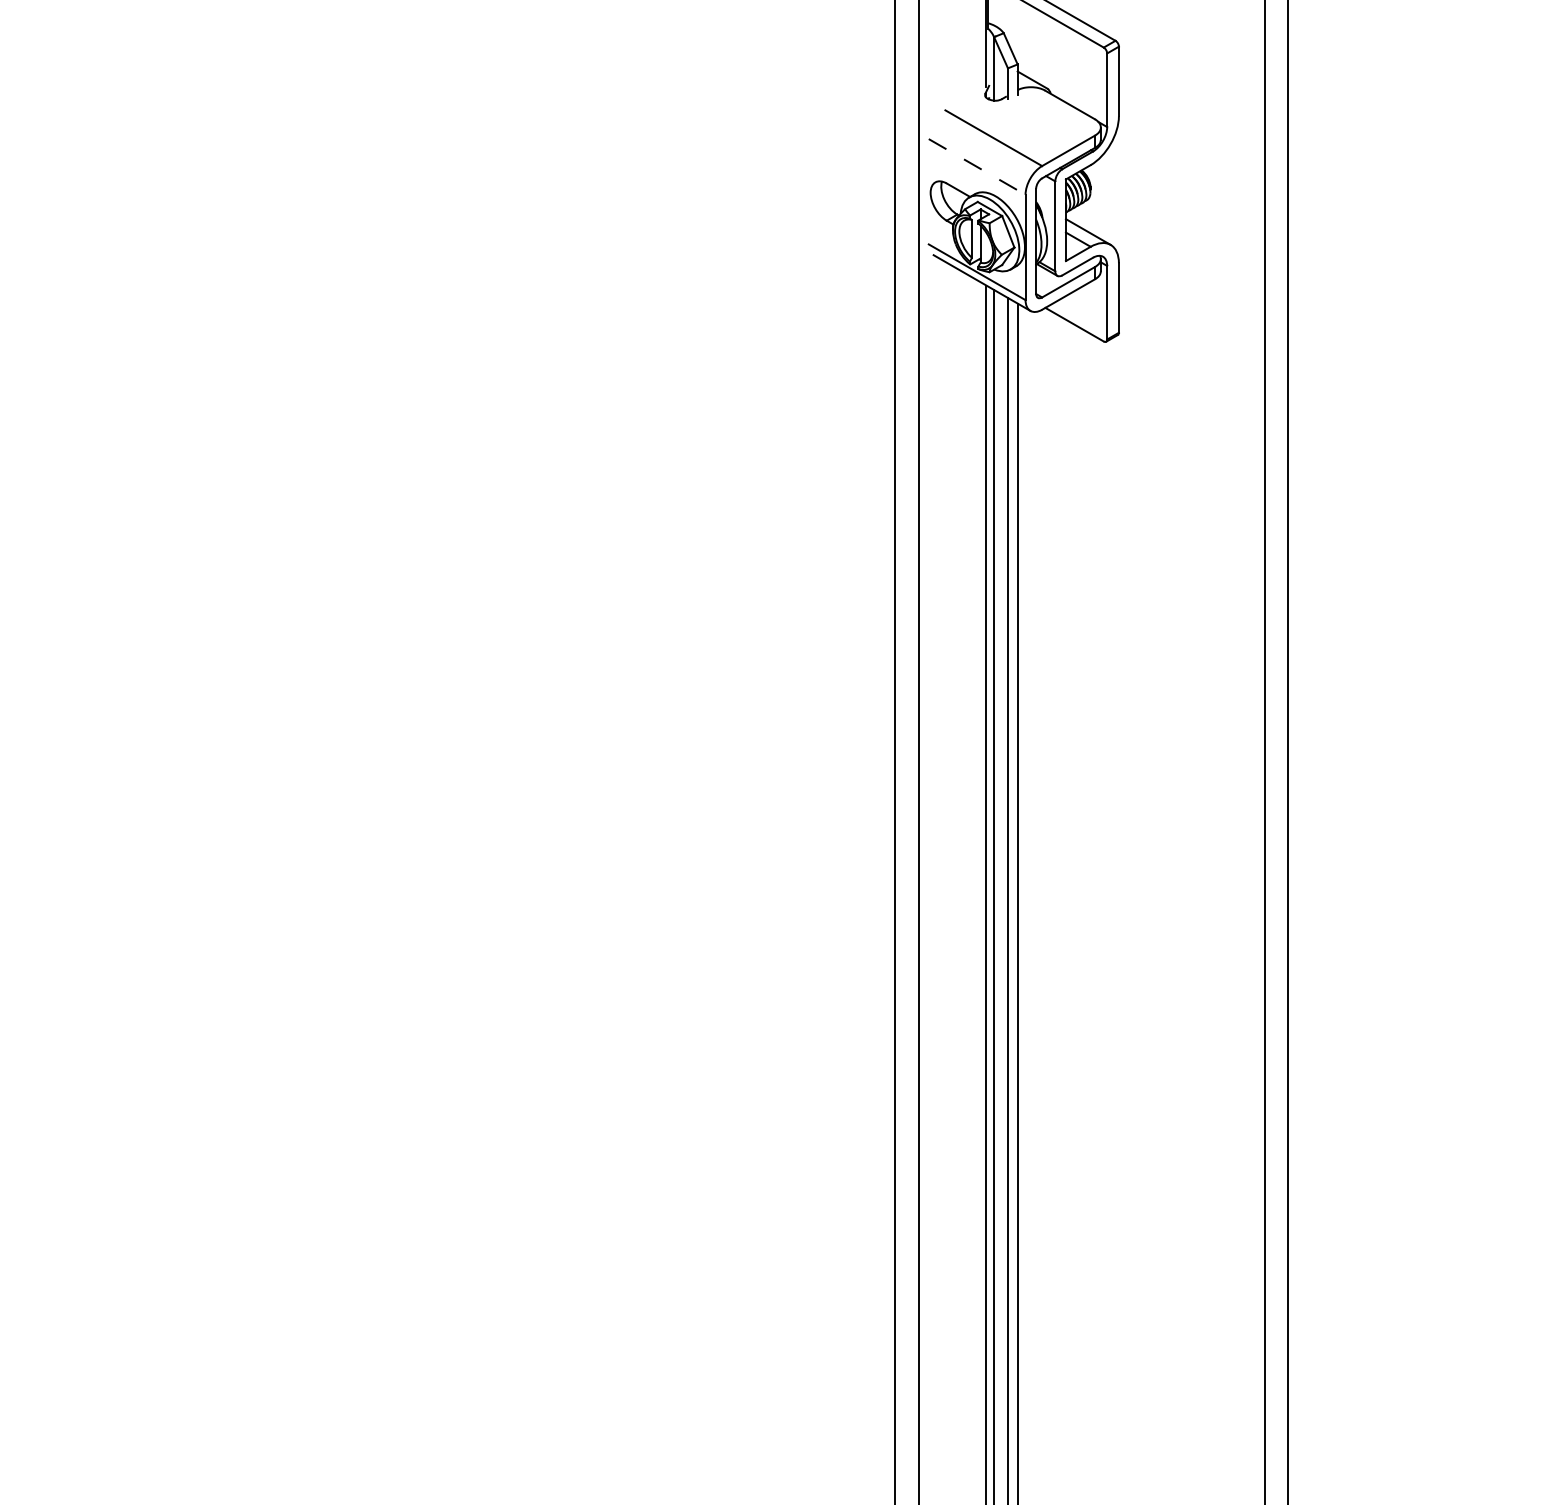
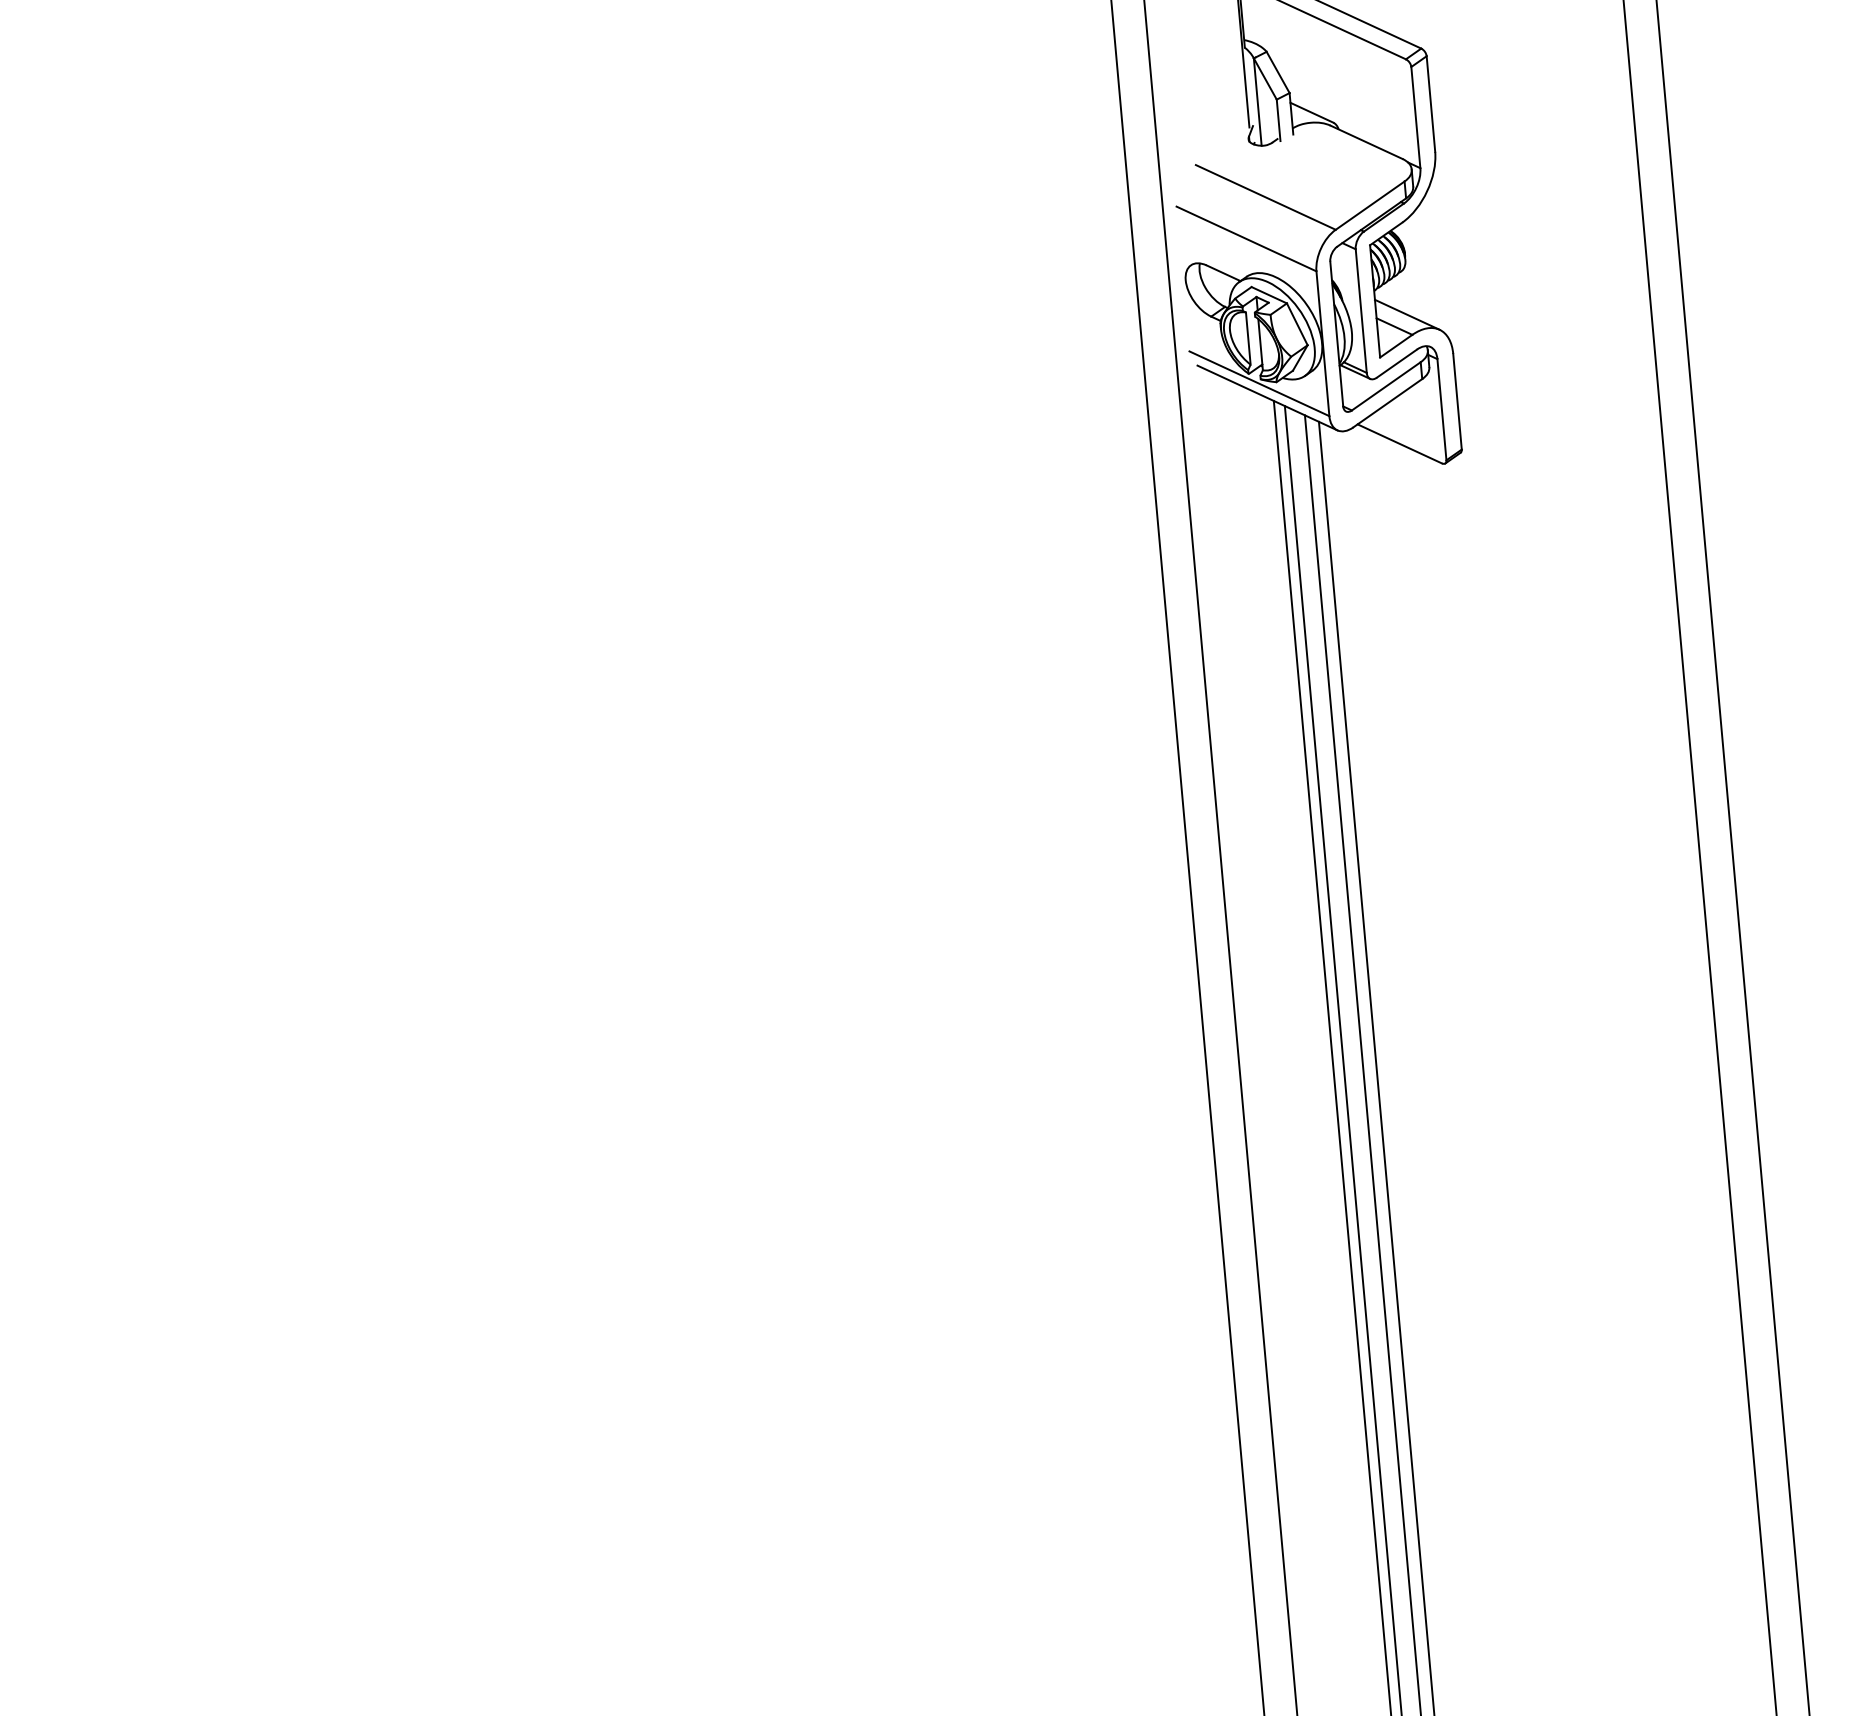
line: (977, 166) -> (1246, 238), dashed -> solid

